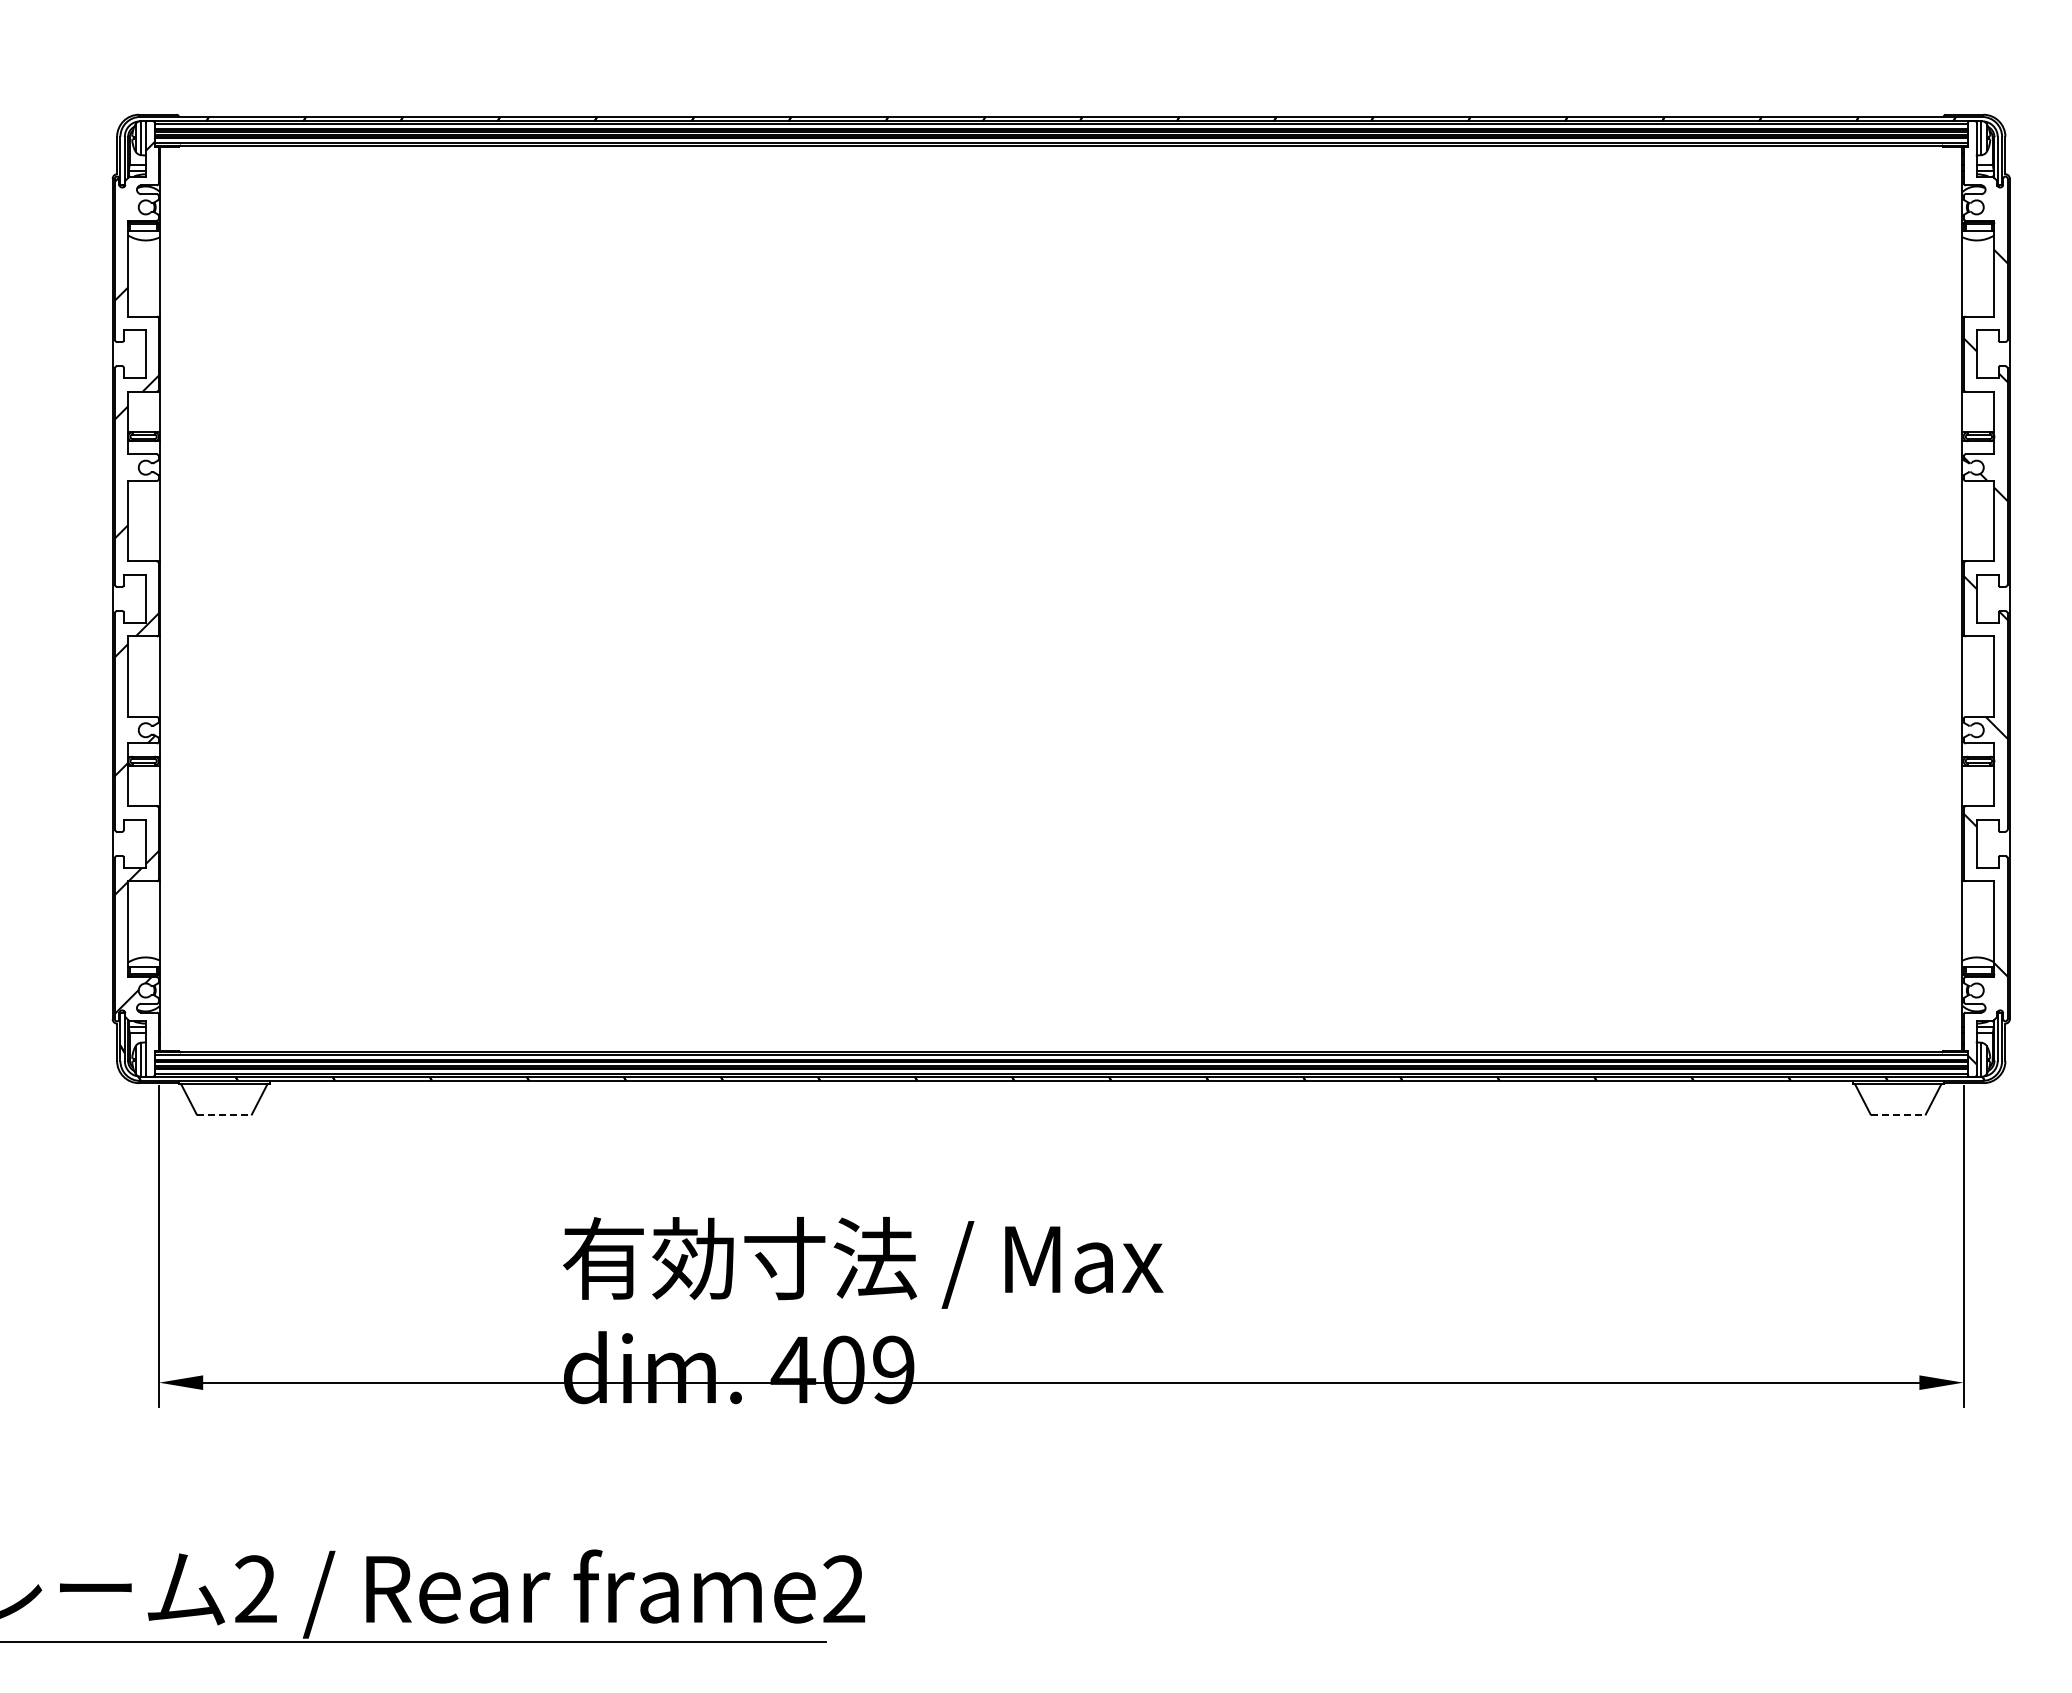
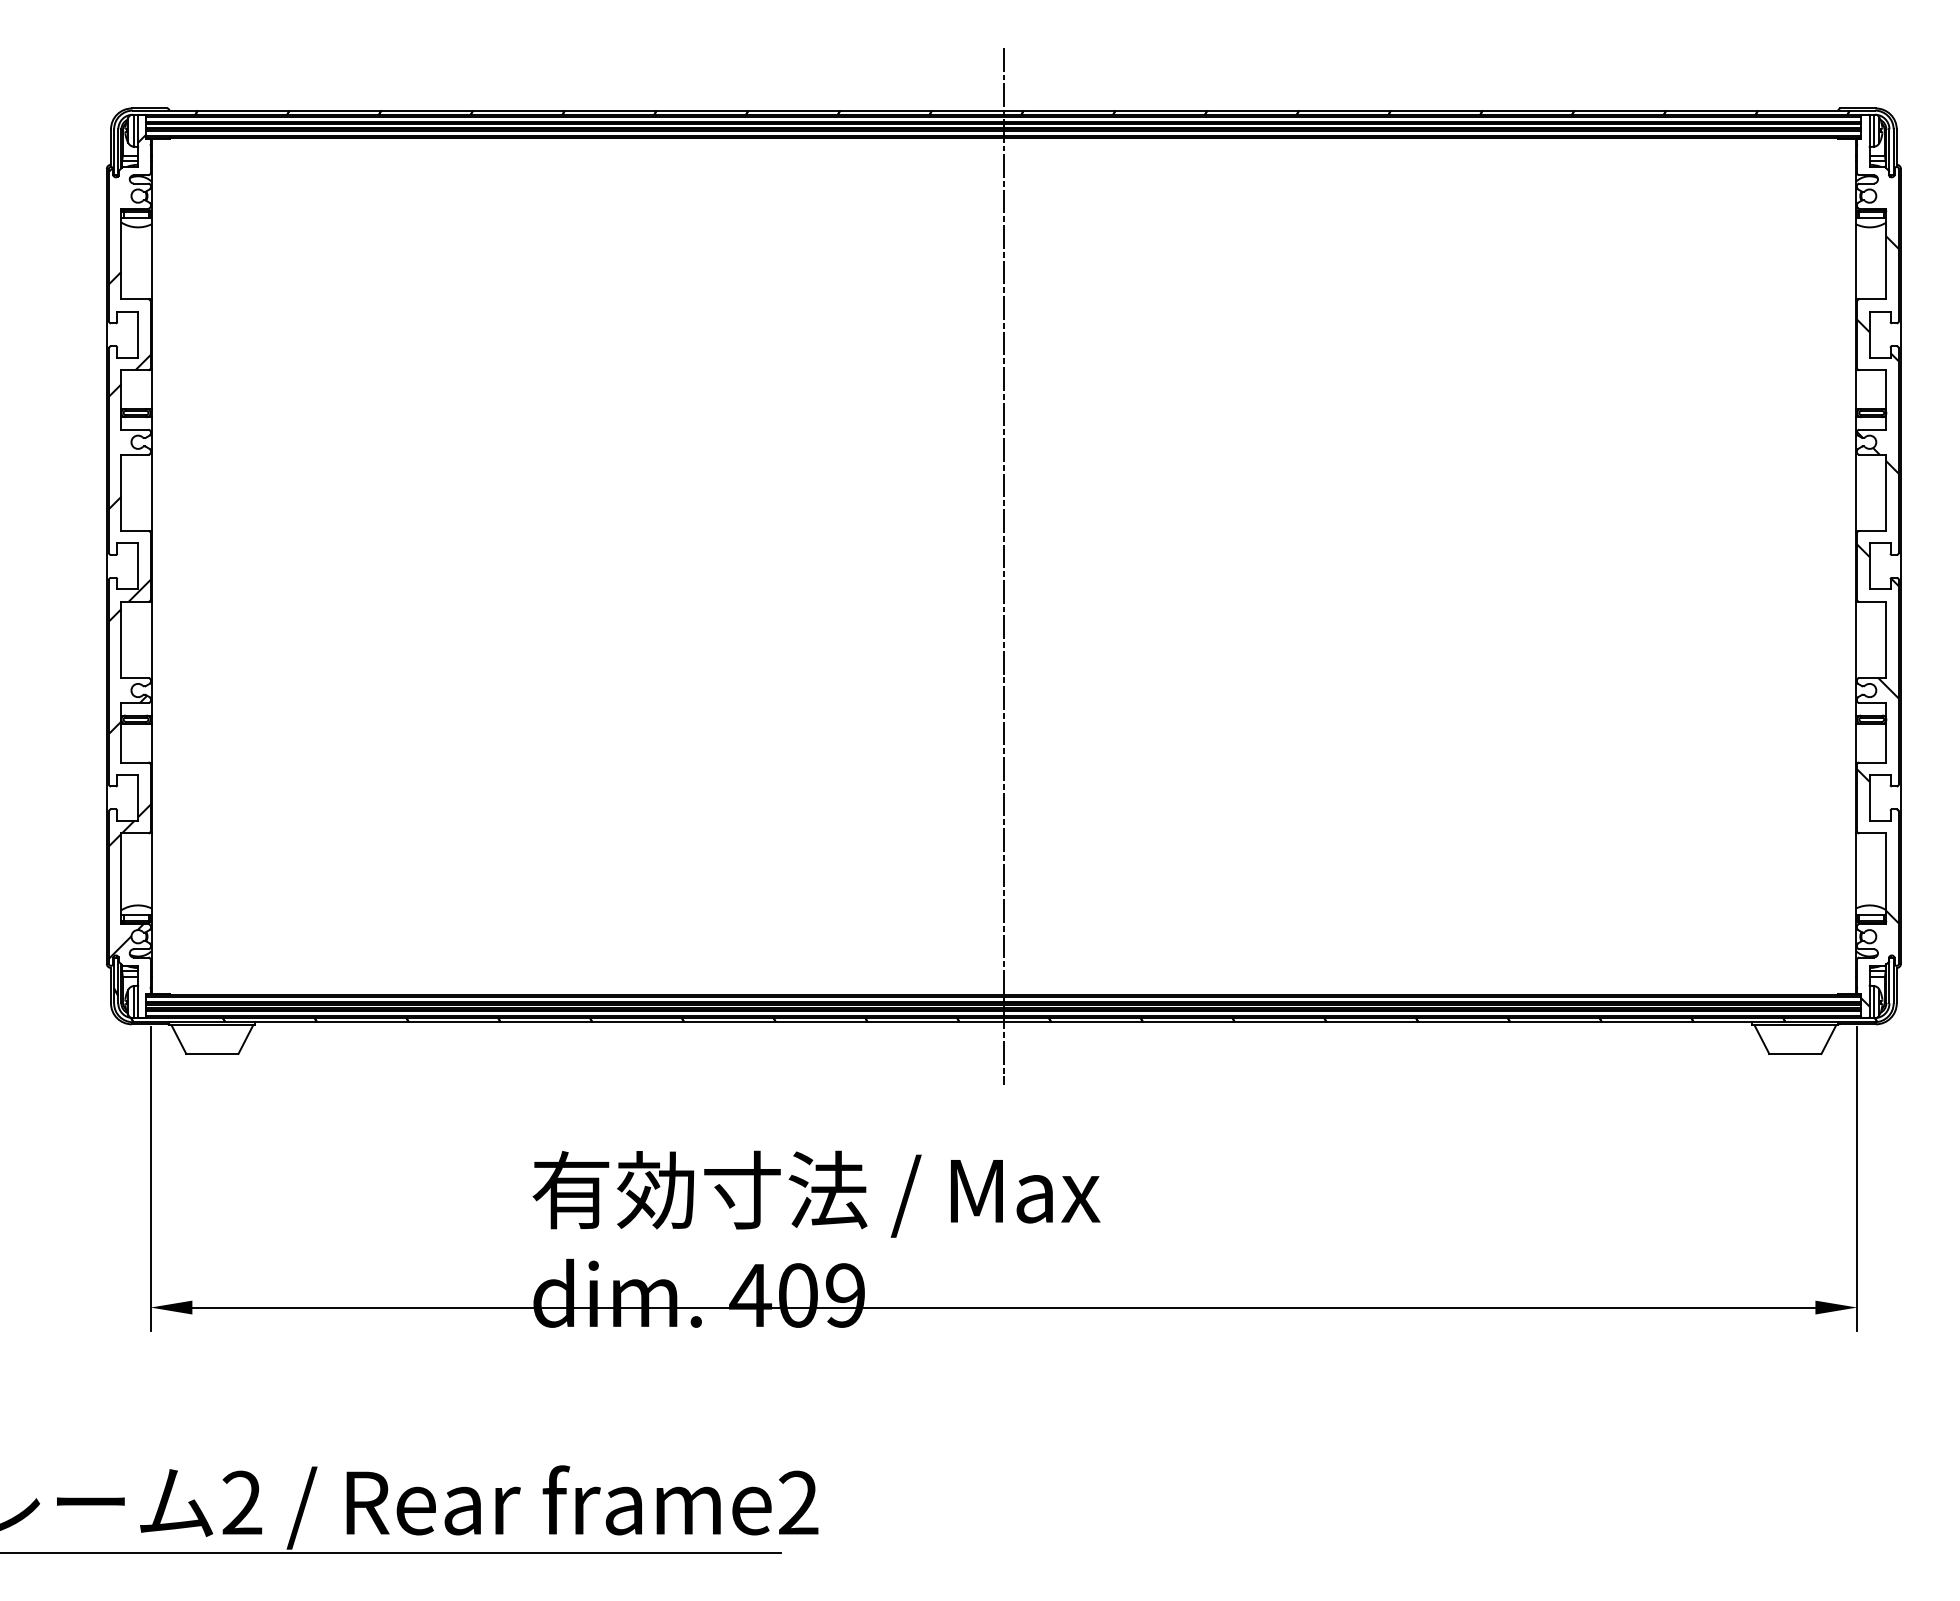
line: (1061, 598) -> (1004, 565), added
line: (224, 1114) -> (212, 1053), dashed -> solid
line: (1898, 1114) -> (1795, 1053), dashed -> solid

